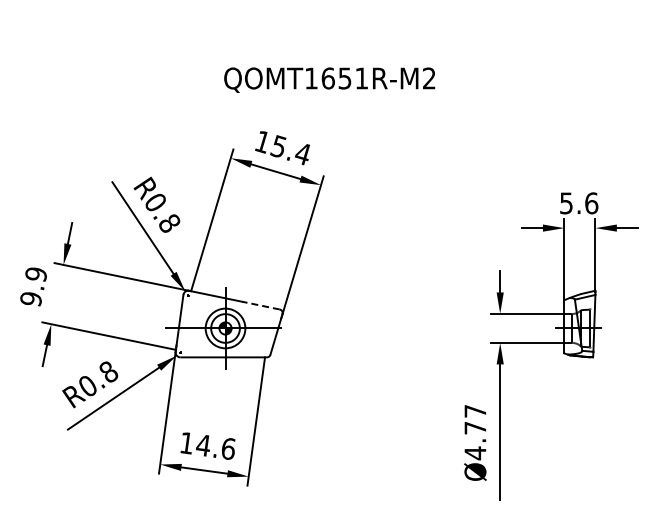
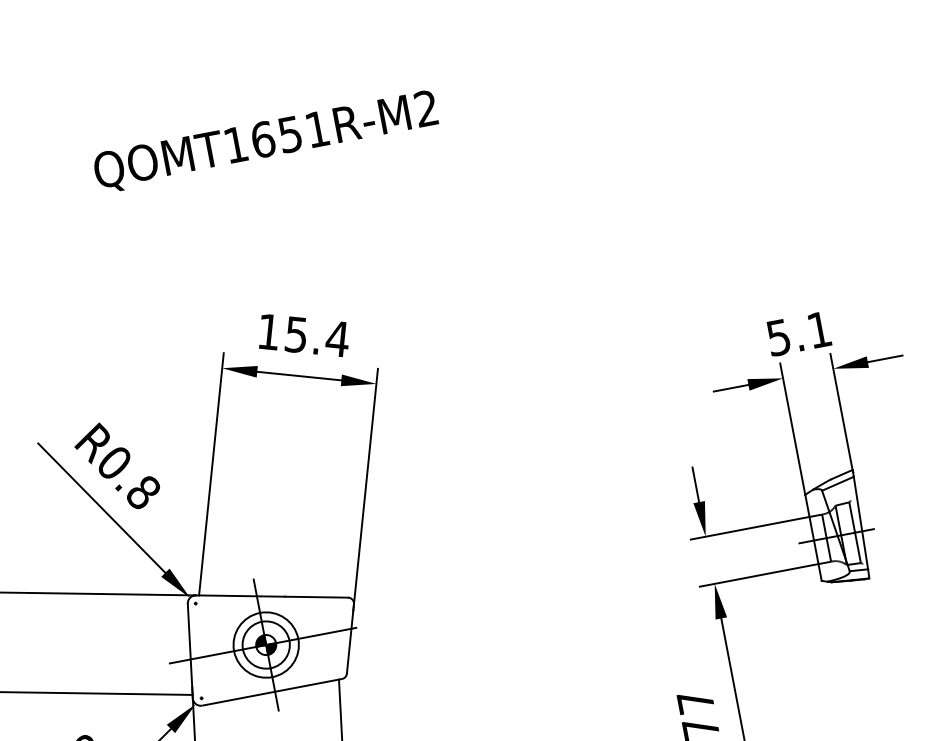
text: (329, 79) -> (265, 140), moved
text: (591, 203) -> (819, 330), 5.6 -> 5.1
line: (260, 305) -> (315, 597), dashed -> solid

